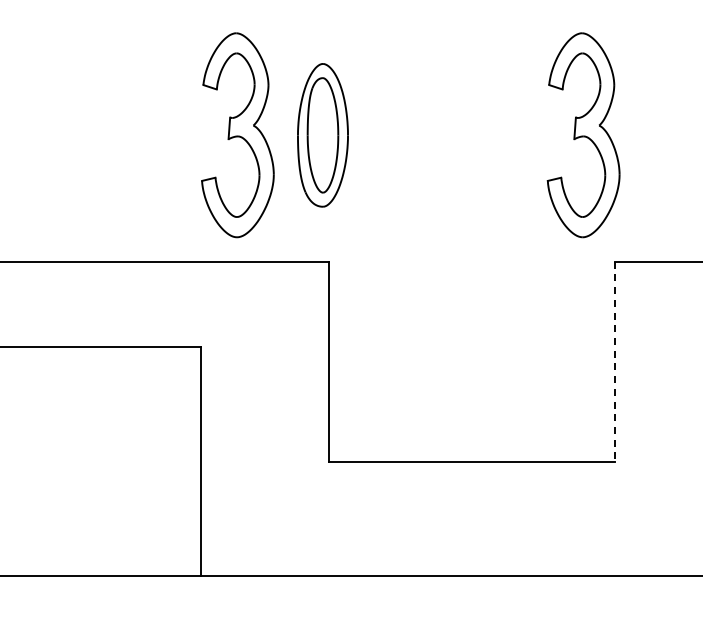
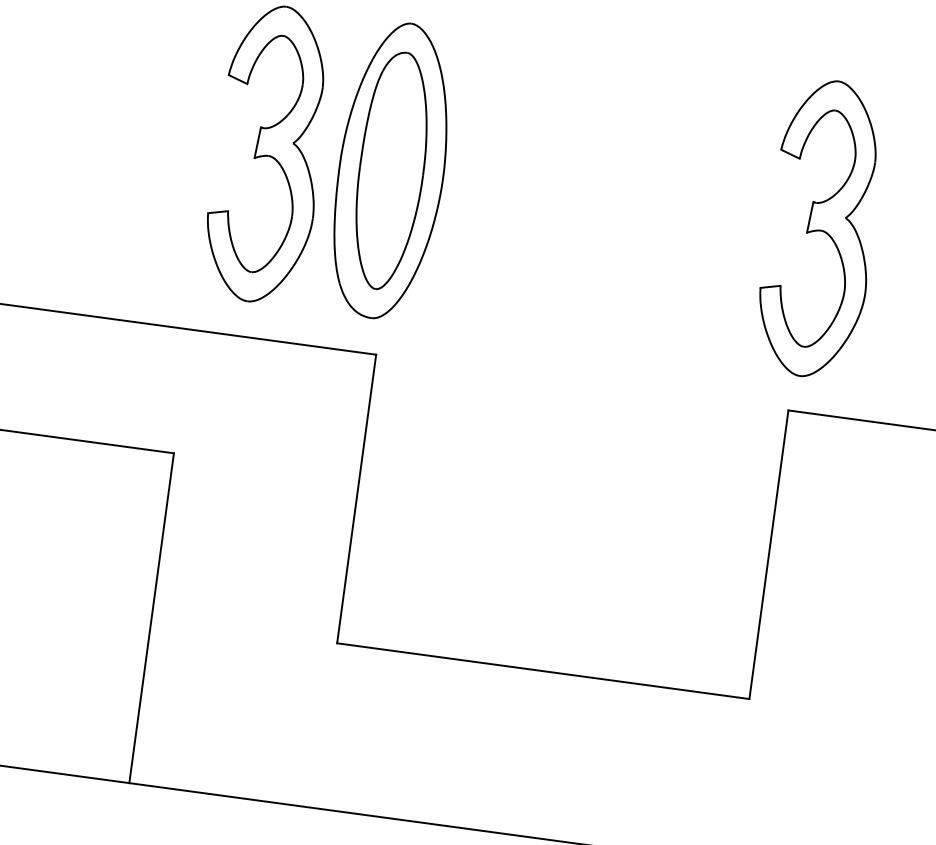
part: (322, 135) -> (390, 171), size x1.43
part: (583, 135) -> (820, 229), moved
line: (615, 361) -> (769, 554), dashed -> solid

